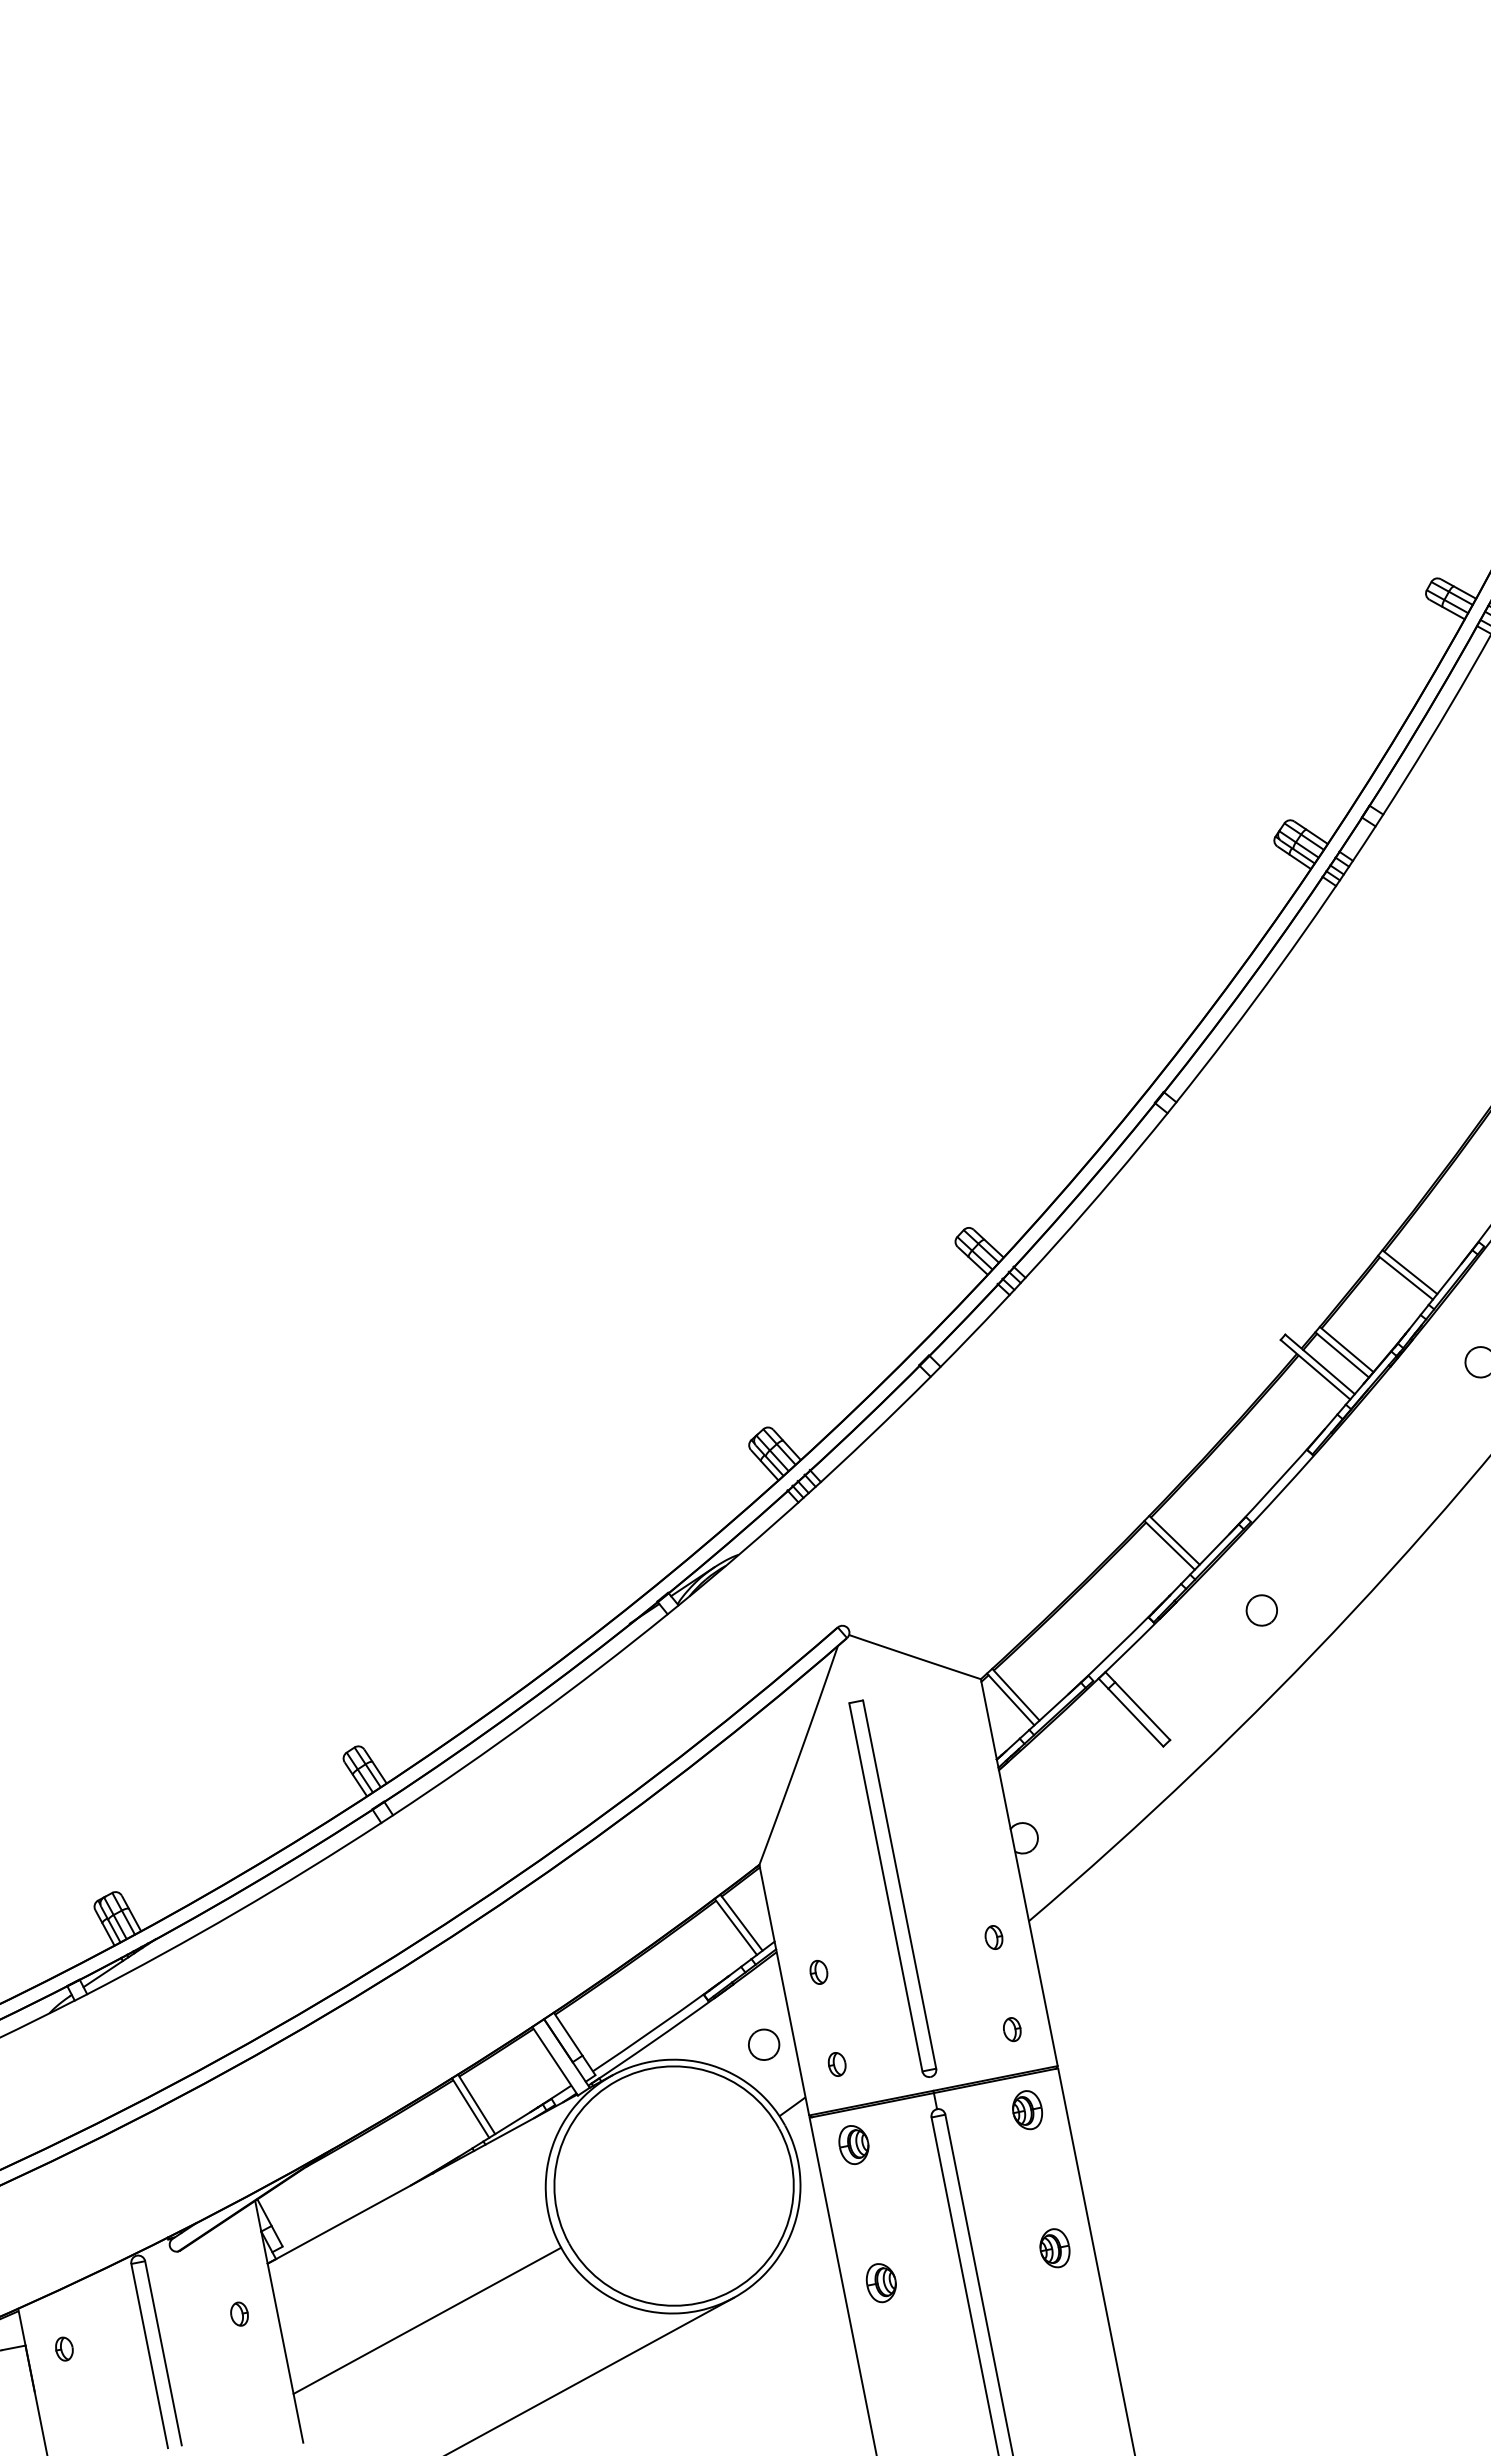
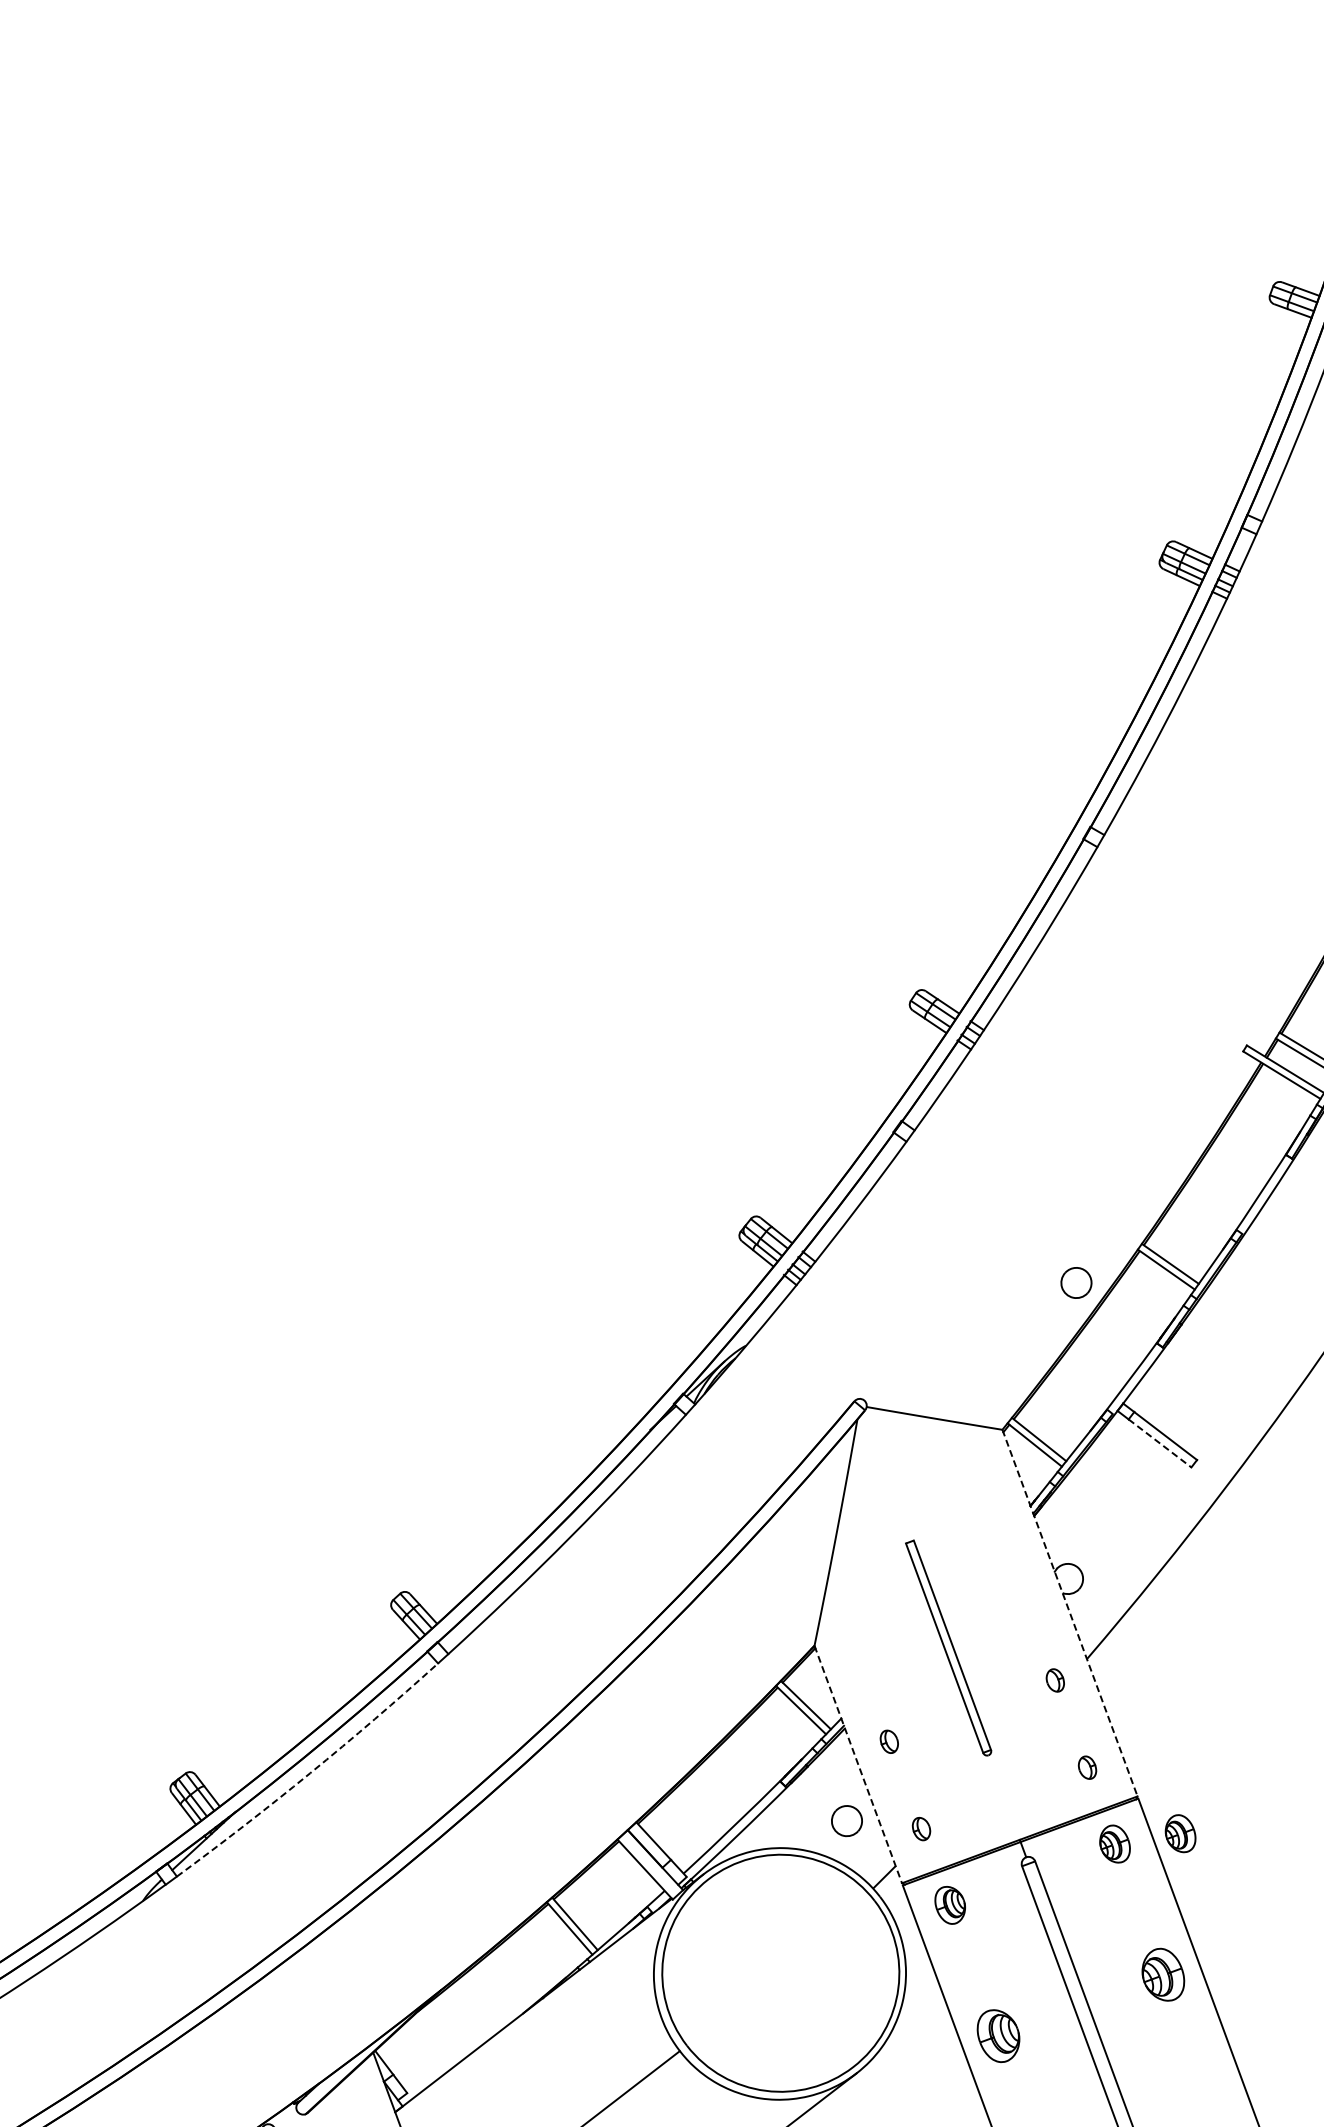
part: (1261, 1610) -> (1076, 1283), moved
line: (1135, 1717) -> (1159, 1443), solid -> dashed
line: (1019, 1873) -> (1070, 1613), solid -> dashed
part: (892, 1888) -> (948, 1648), size x0.6
arc: (236, 1912) -> (310, 1773), solid -> dashed
line: (784, 1990) -> (858, 1764), solid -> dashed
part: (1094, 2110) -> (1180, 1834), added
part: (1054, 2248) -> (1162, 1975), size x1.4
part: (880, 2283) -> (997, 2036), size x1.4

